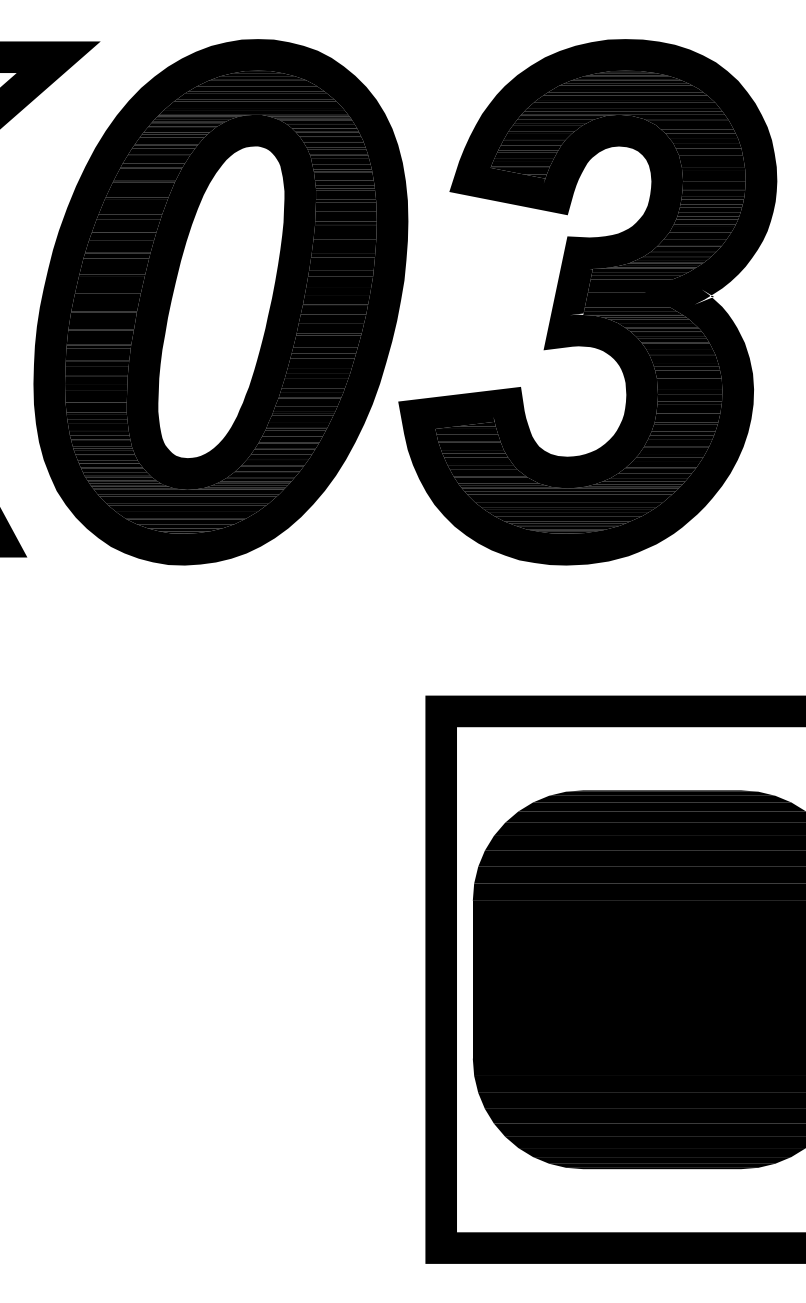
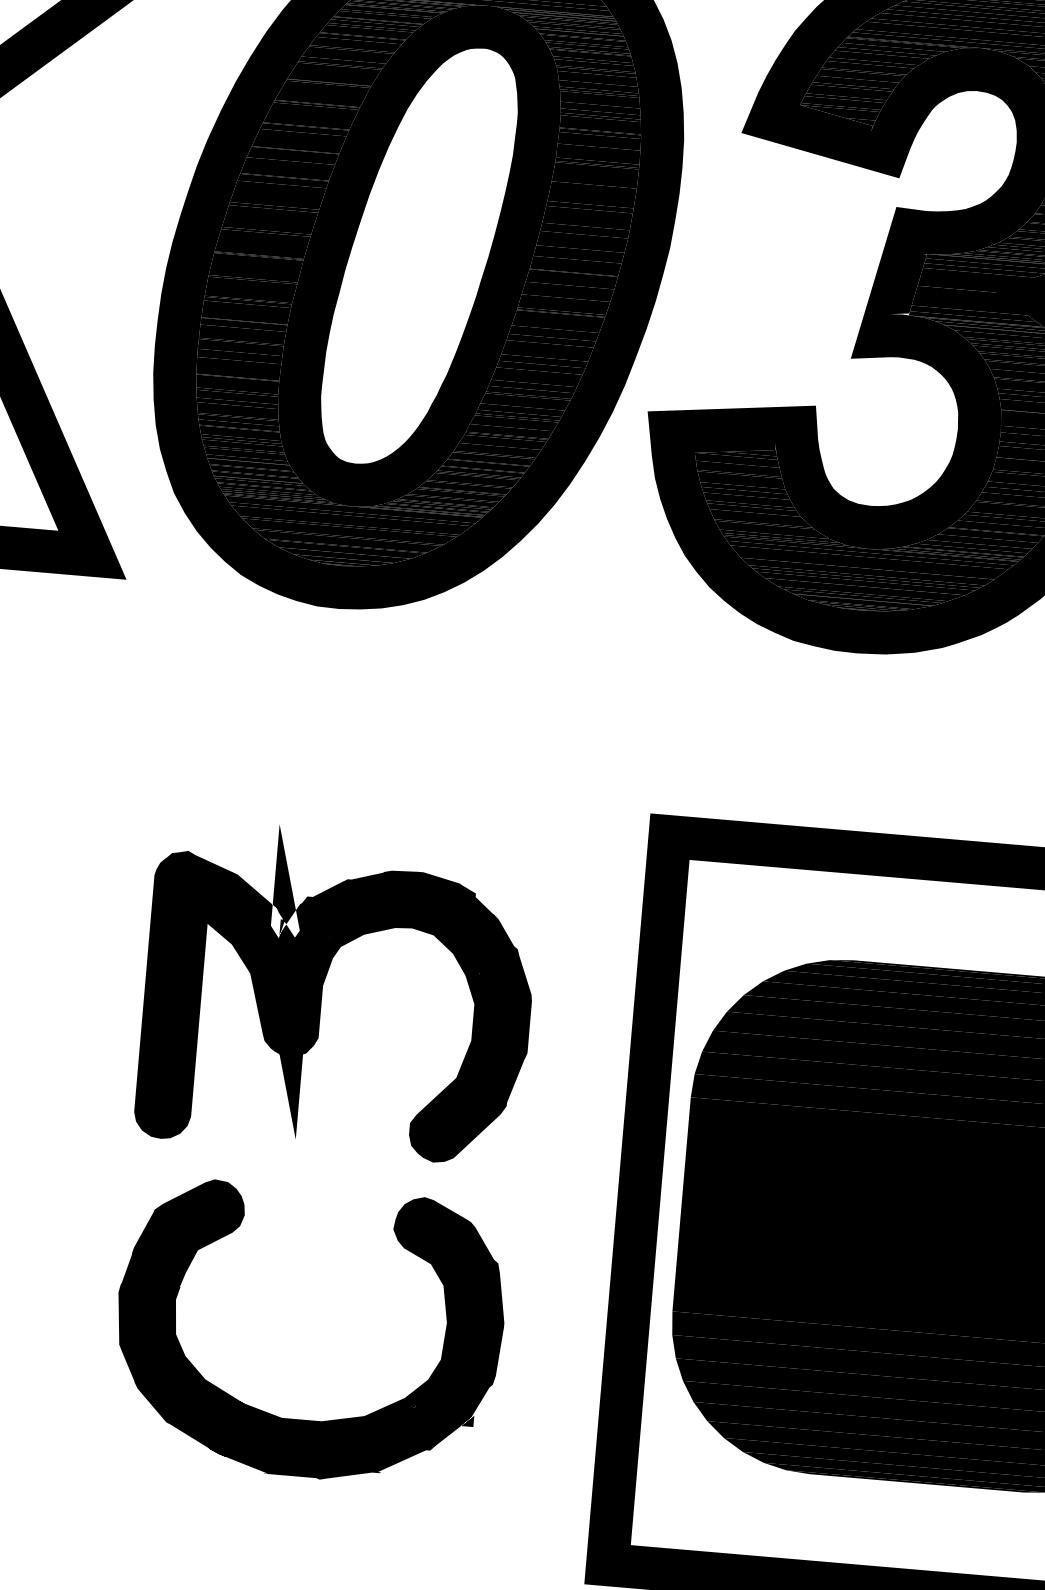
part: (196, 845) -> (322, 990), added
part: (208, 1161) -> (301, 1420), added

